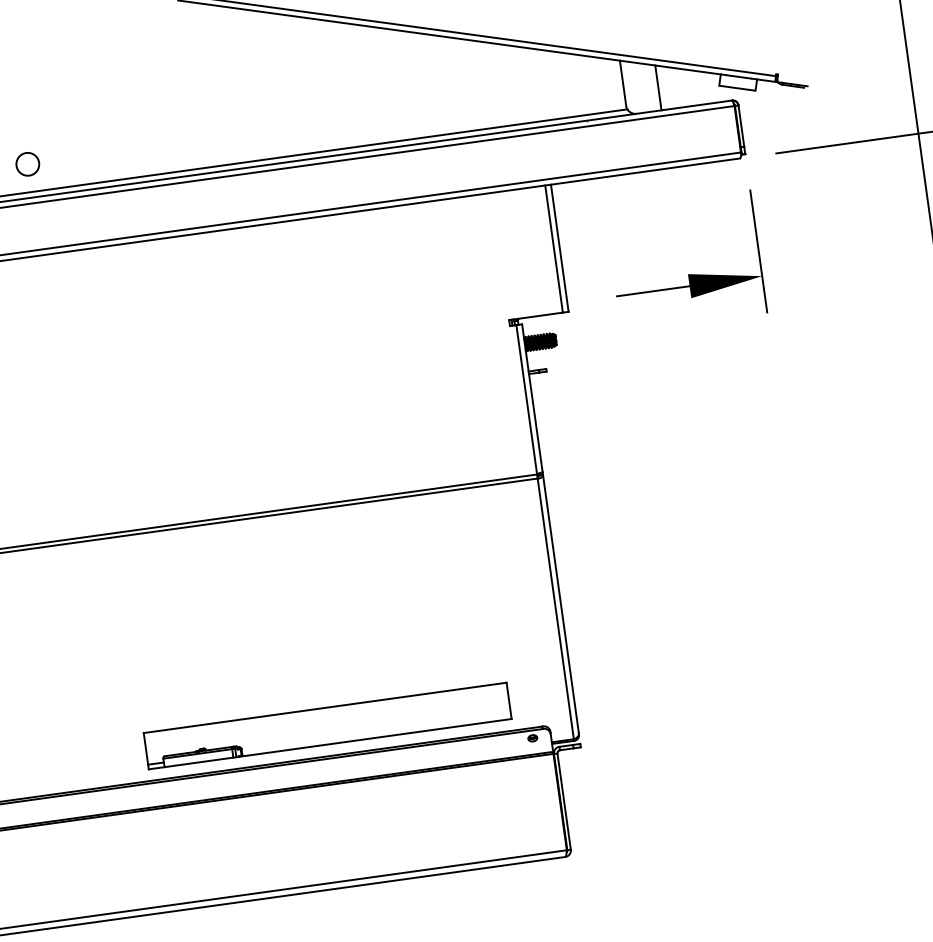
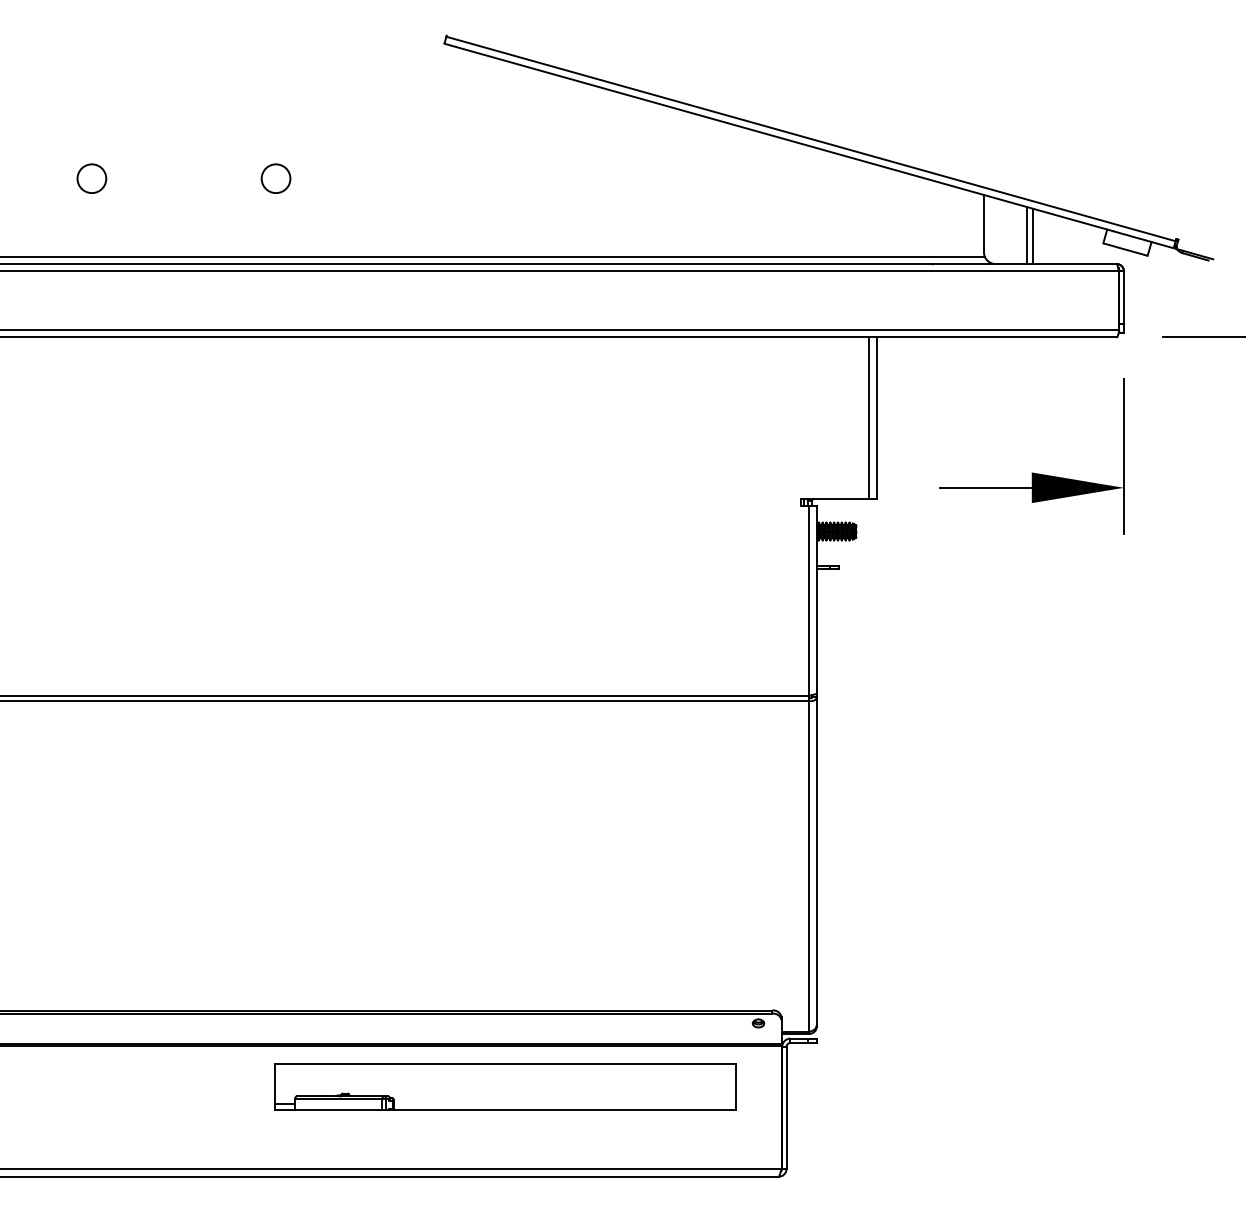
line: (663, 87) -> (1033, 236), added
circle: (27, 164) -> (275, 178), moved
part: (327, 725) -> (505, 1086), moved

